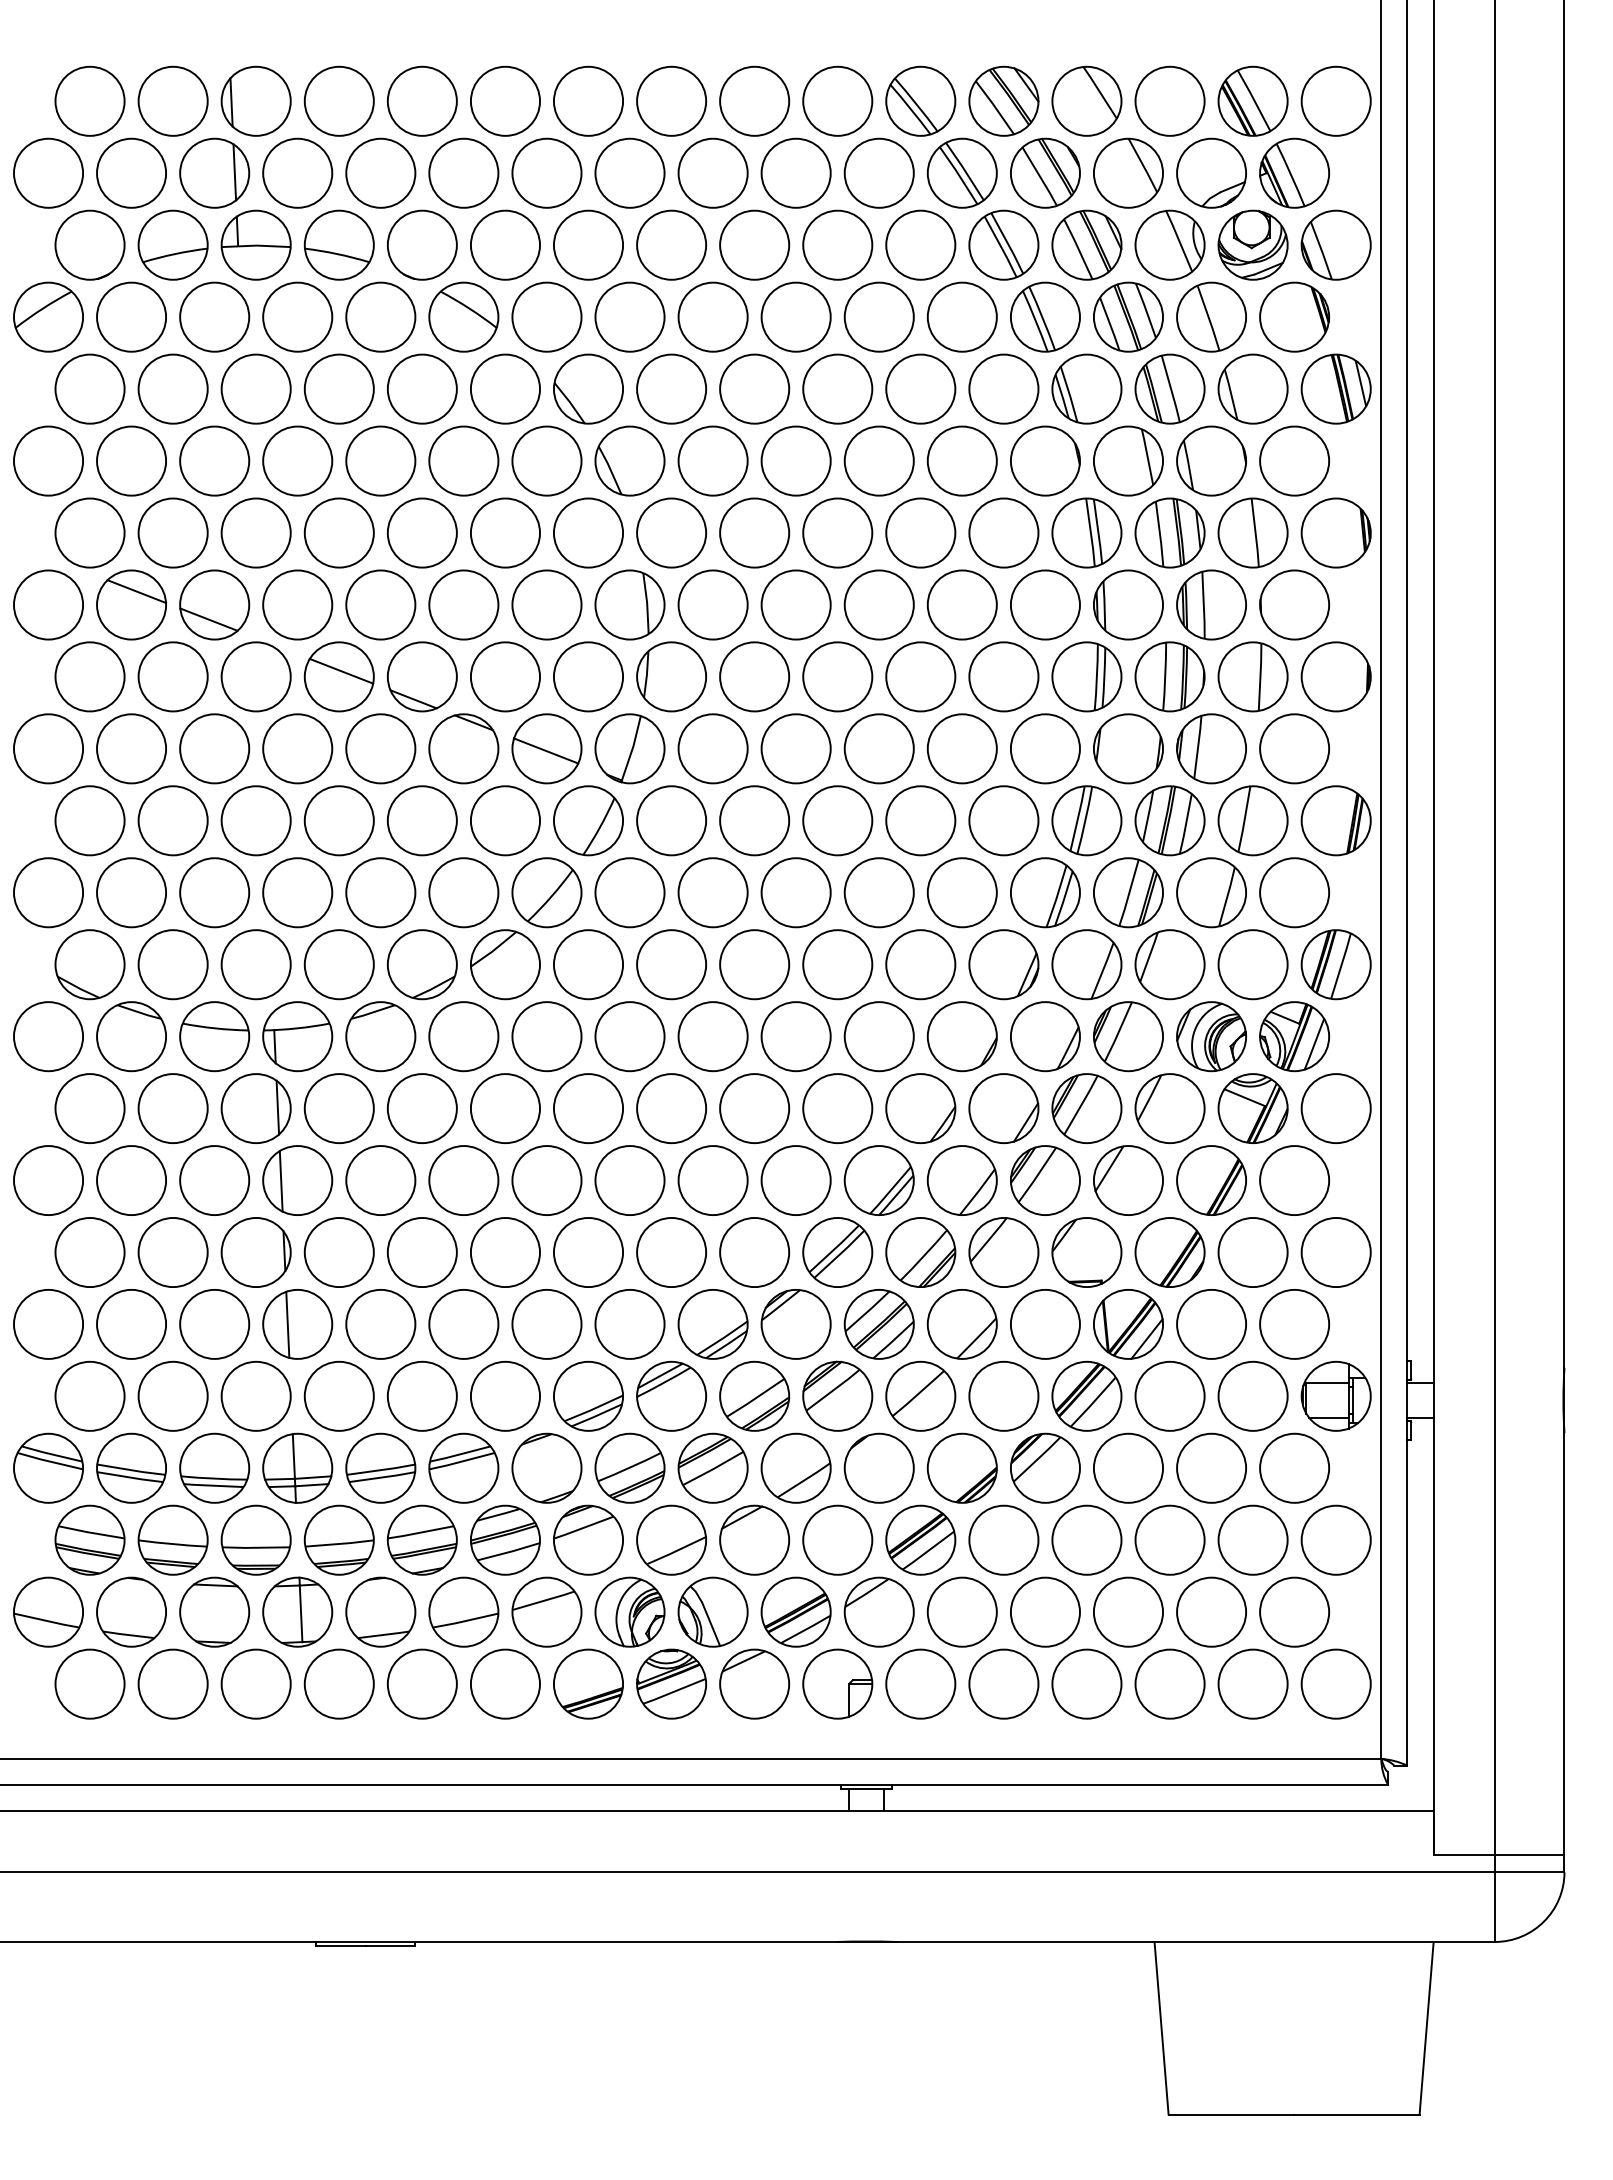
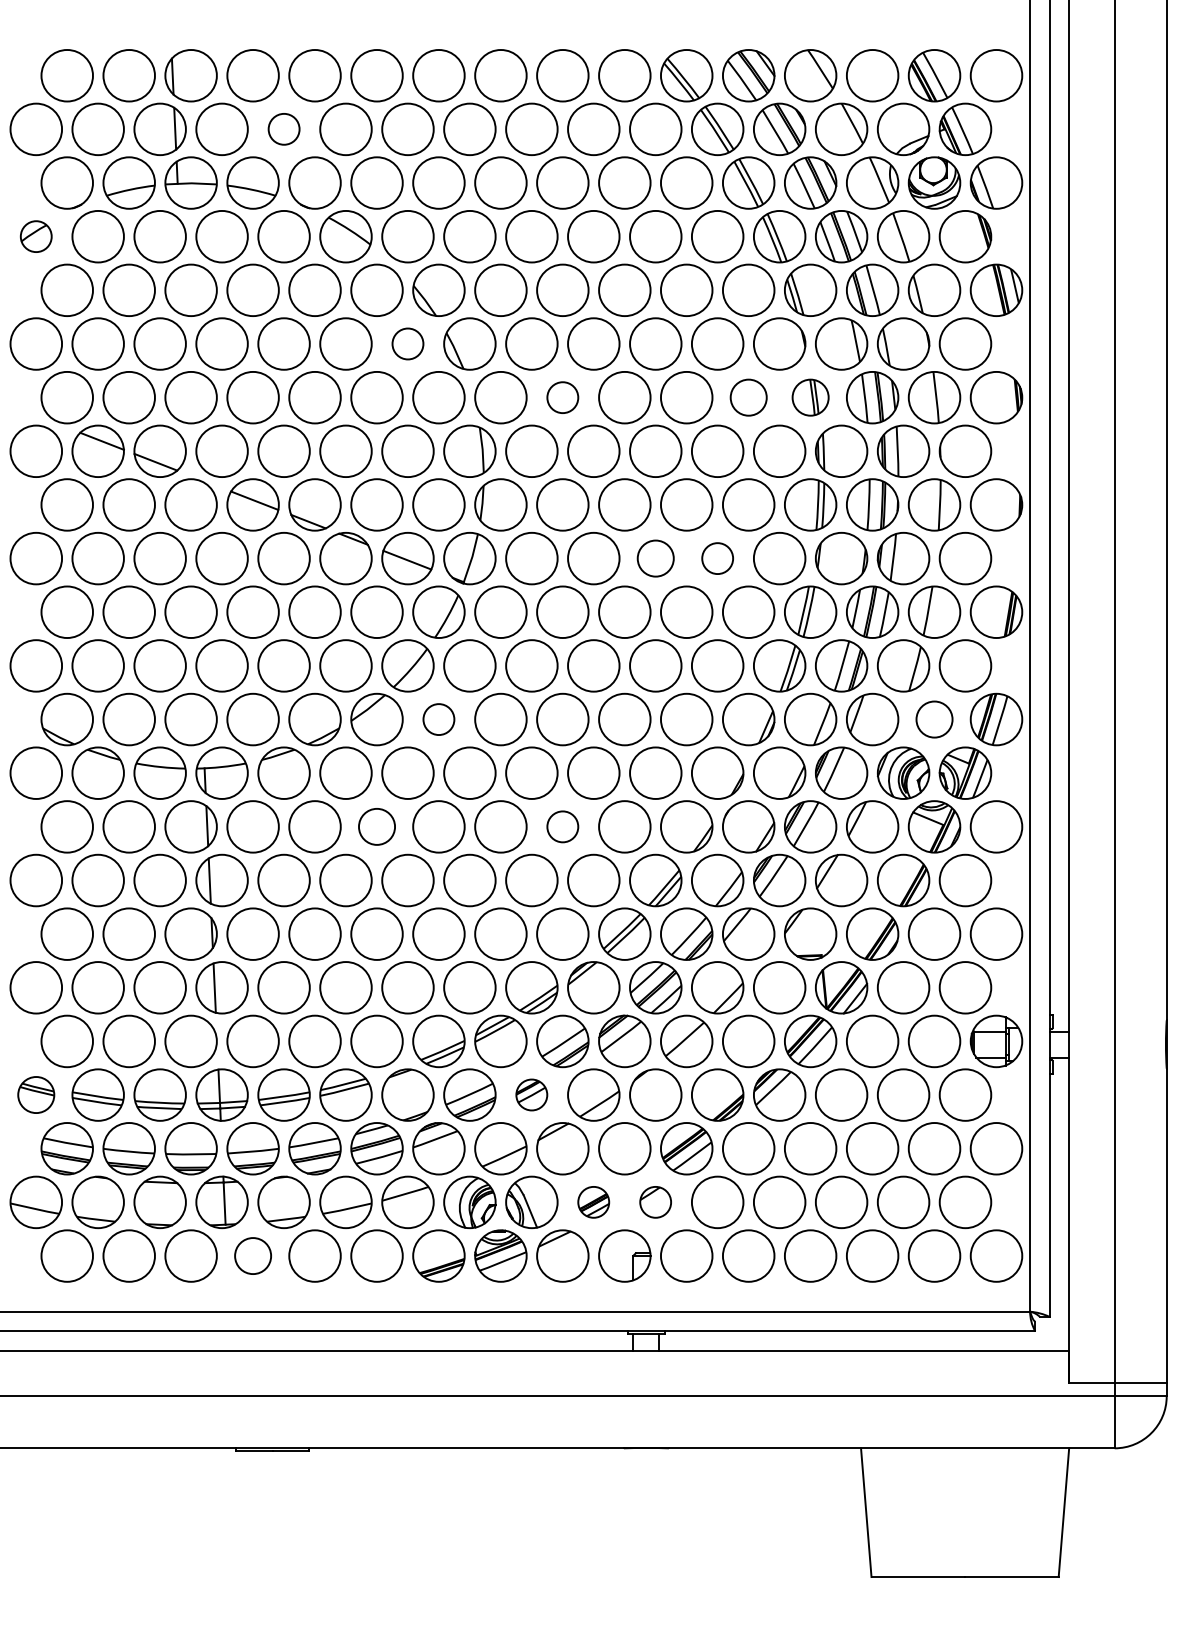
circle: (380, 172) -> (283, 128), size x0.6
part: (48, 316) -> (36, 236), size x0.6
circle: (546, 460) -> (407, 343), size x0.6
circle: (754, 532) -> (562, 397), size x0.6
circle: (1003, 532) -> (748, 397), size x0.7
part: (1086, 532) -> (810, 397), size x0.7
circle: (878, 748) -> (655, 558), size x0.7
circle: (961, 748) -> (717, 558), size x0.6
circle: (588, 964) -> (438, 719), size x0.6
circle: (1252, 964) -> (934, 719), size x0.7
circle: (505, 1108) -> (377, 826), size x0.7
circle: (754, 1108) -> (562, 826), size x0.6
part: (48, 1467) -> (36, 1094), size x0.7
part: (712, 1467) -> (531, 1094), size x0.6
part: (795, 1611) -> (593, 1201), size x0.6
part: (878, 1611) -> (655, 1201), size x0.6
circle: (338, 1683) -> (252, 1255), size x0.7

